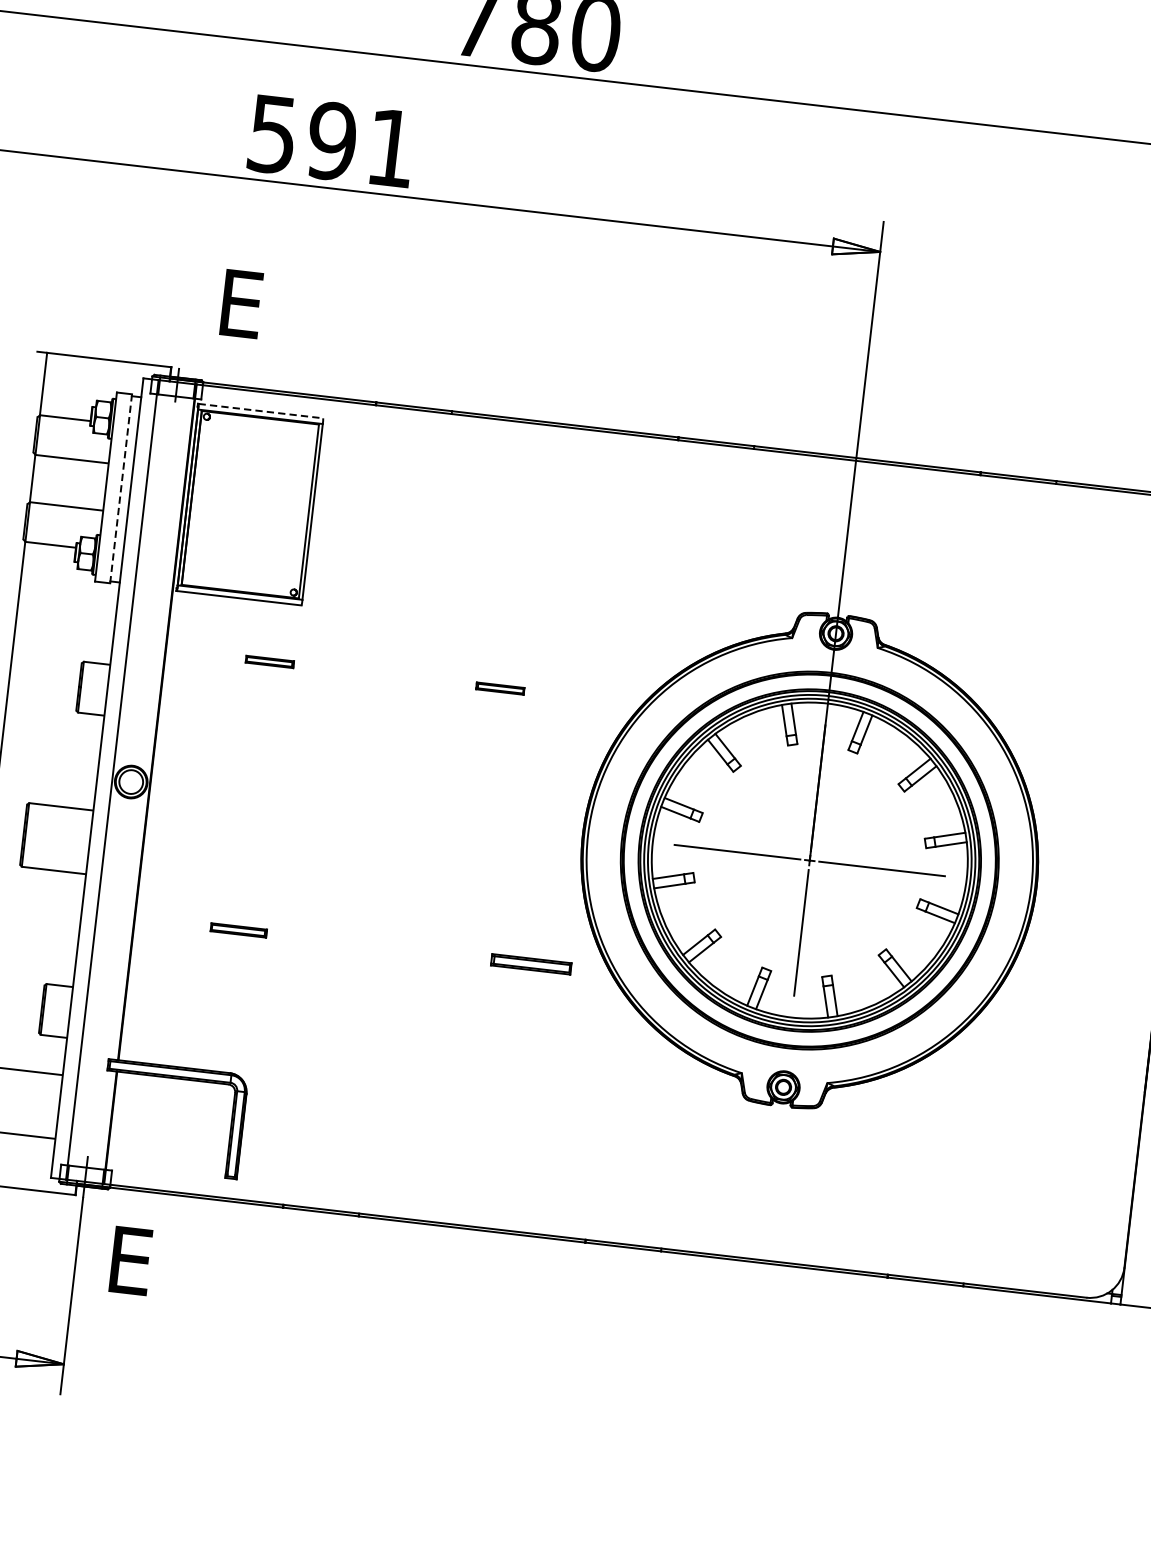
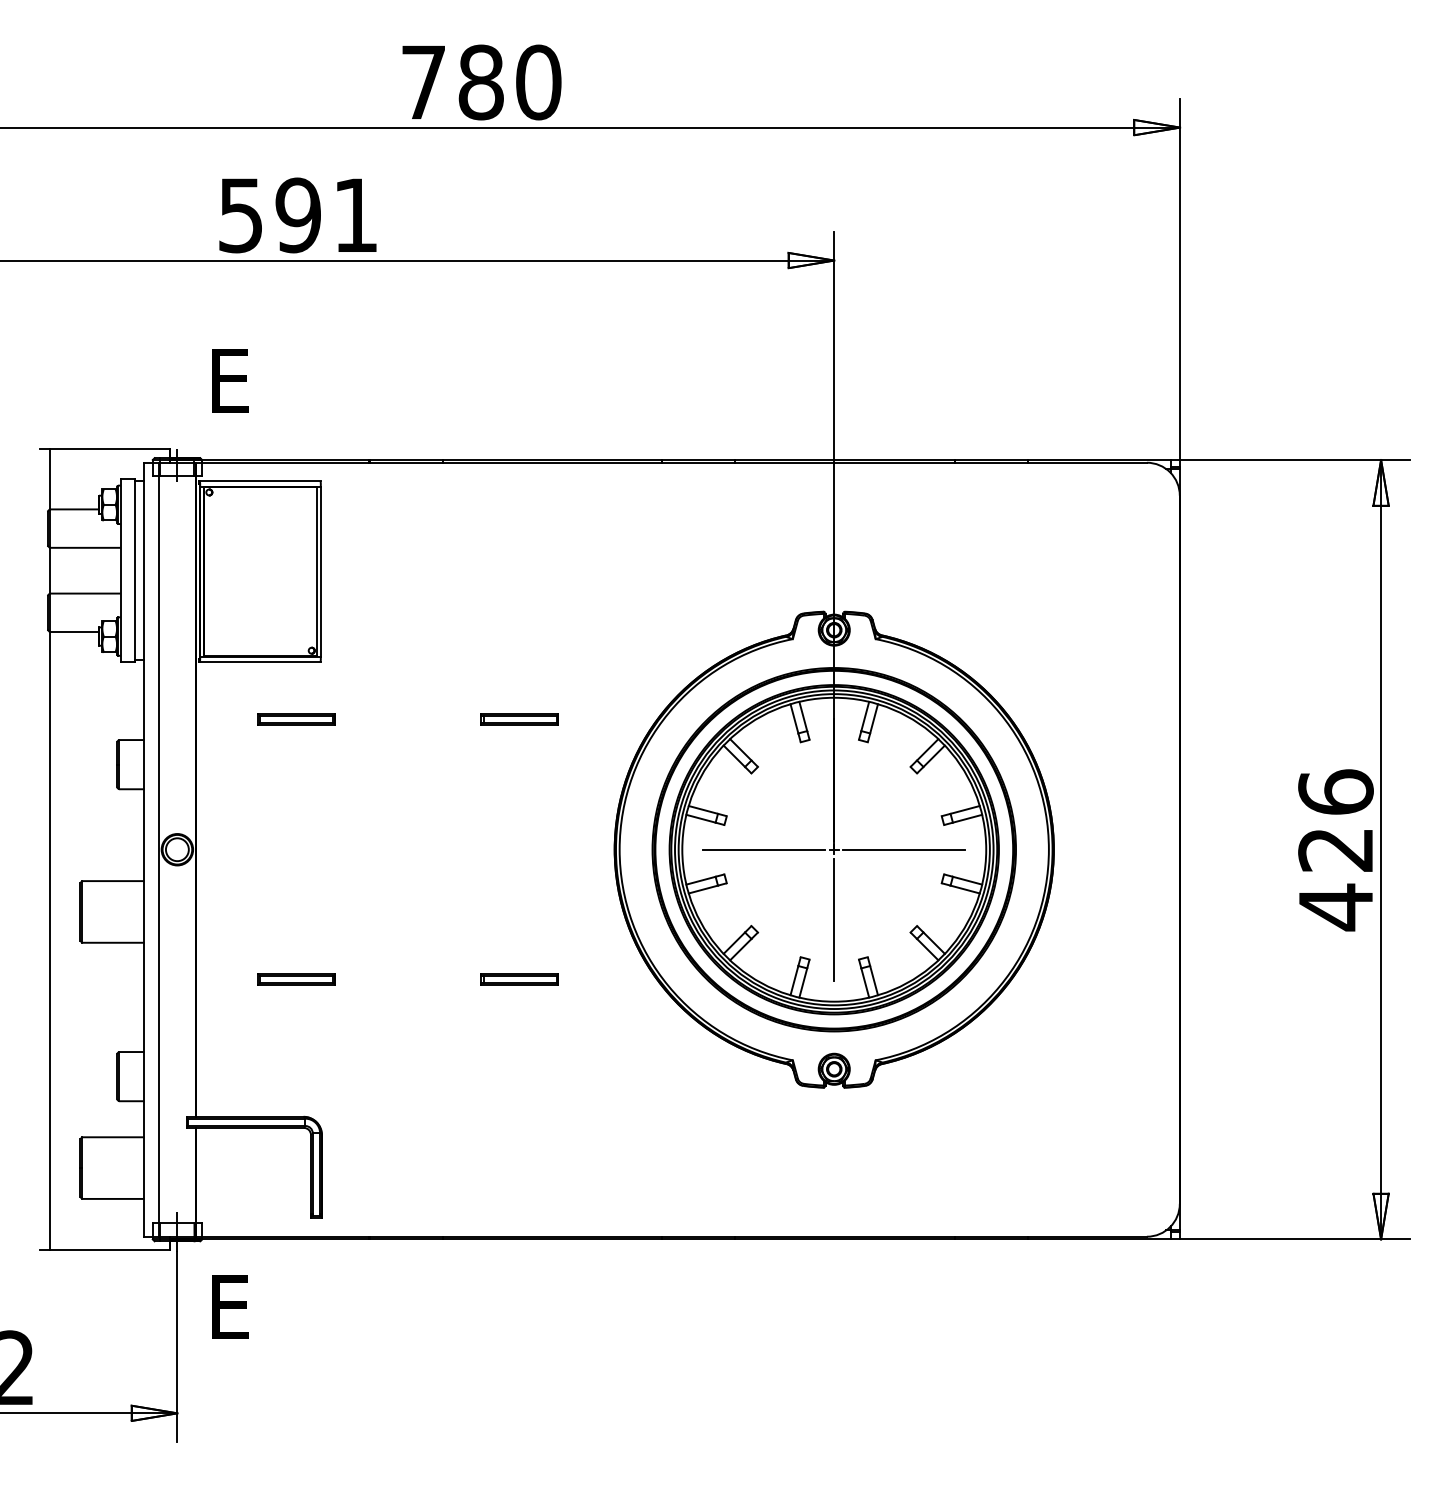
line: (261, 411) -> (260, 481), dashed -> solid
line: (121, 488) -> (135, 570), dashed -> solid
part: (269, 661) -> (296, 719), size x1.67
part: (500, 688) -> (519, 719), size x1.67
part: (238, 930) -> (296, 979), size x1.43
part: (531, 964) -> (519, 979), moved

